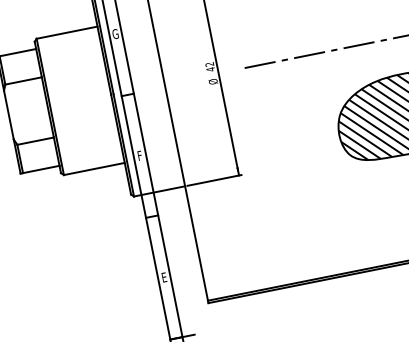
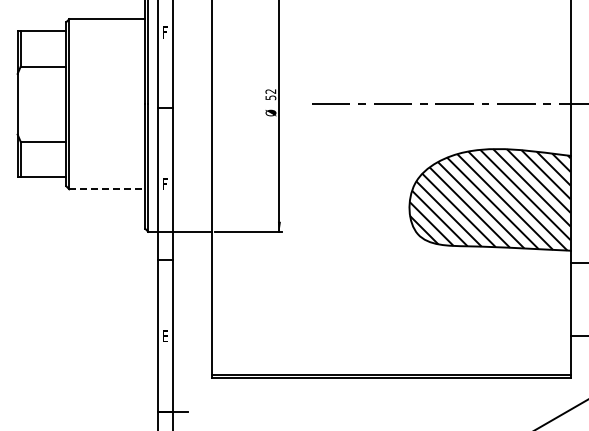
text: (115, 34) -> (164, 32), G -> F
text: (210, 69) -> (270, 97), 42 -> 52
line: (94, 169) -> (107, 189), solid -> dashed

